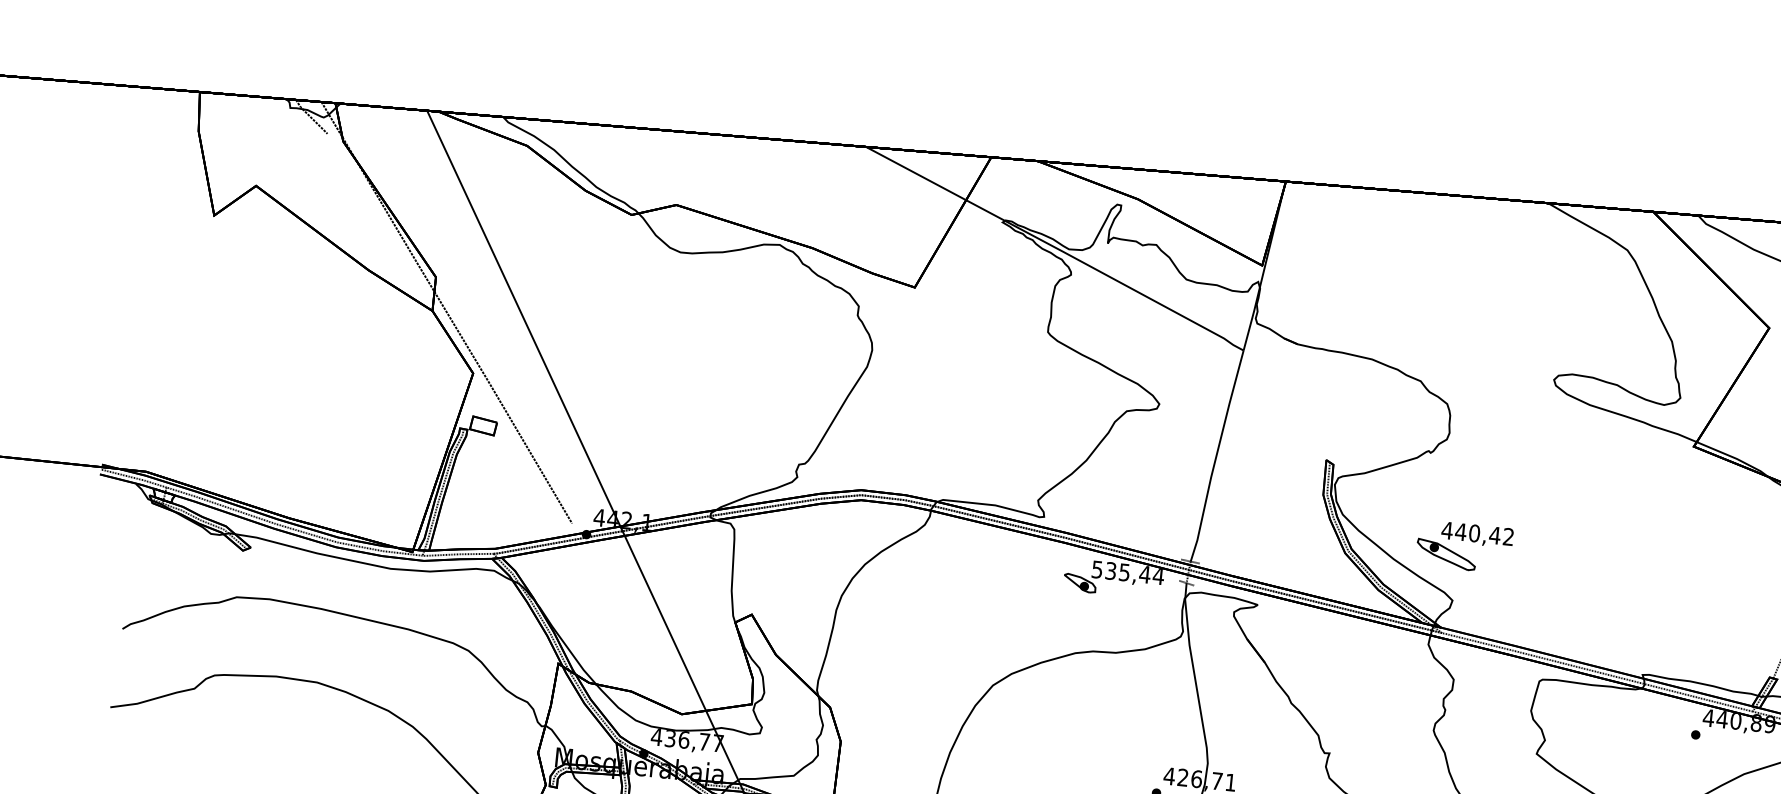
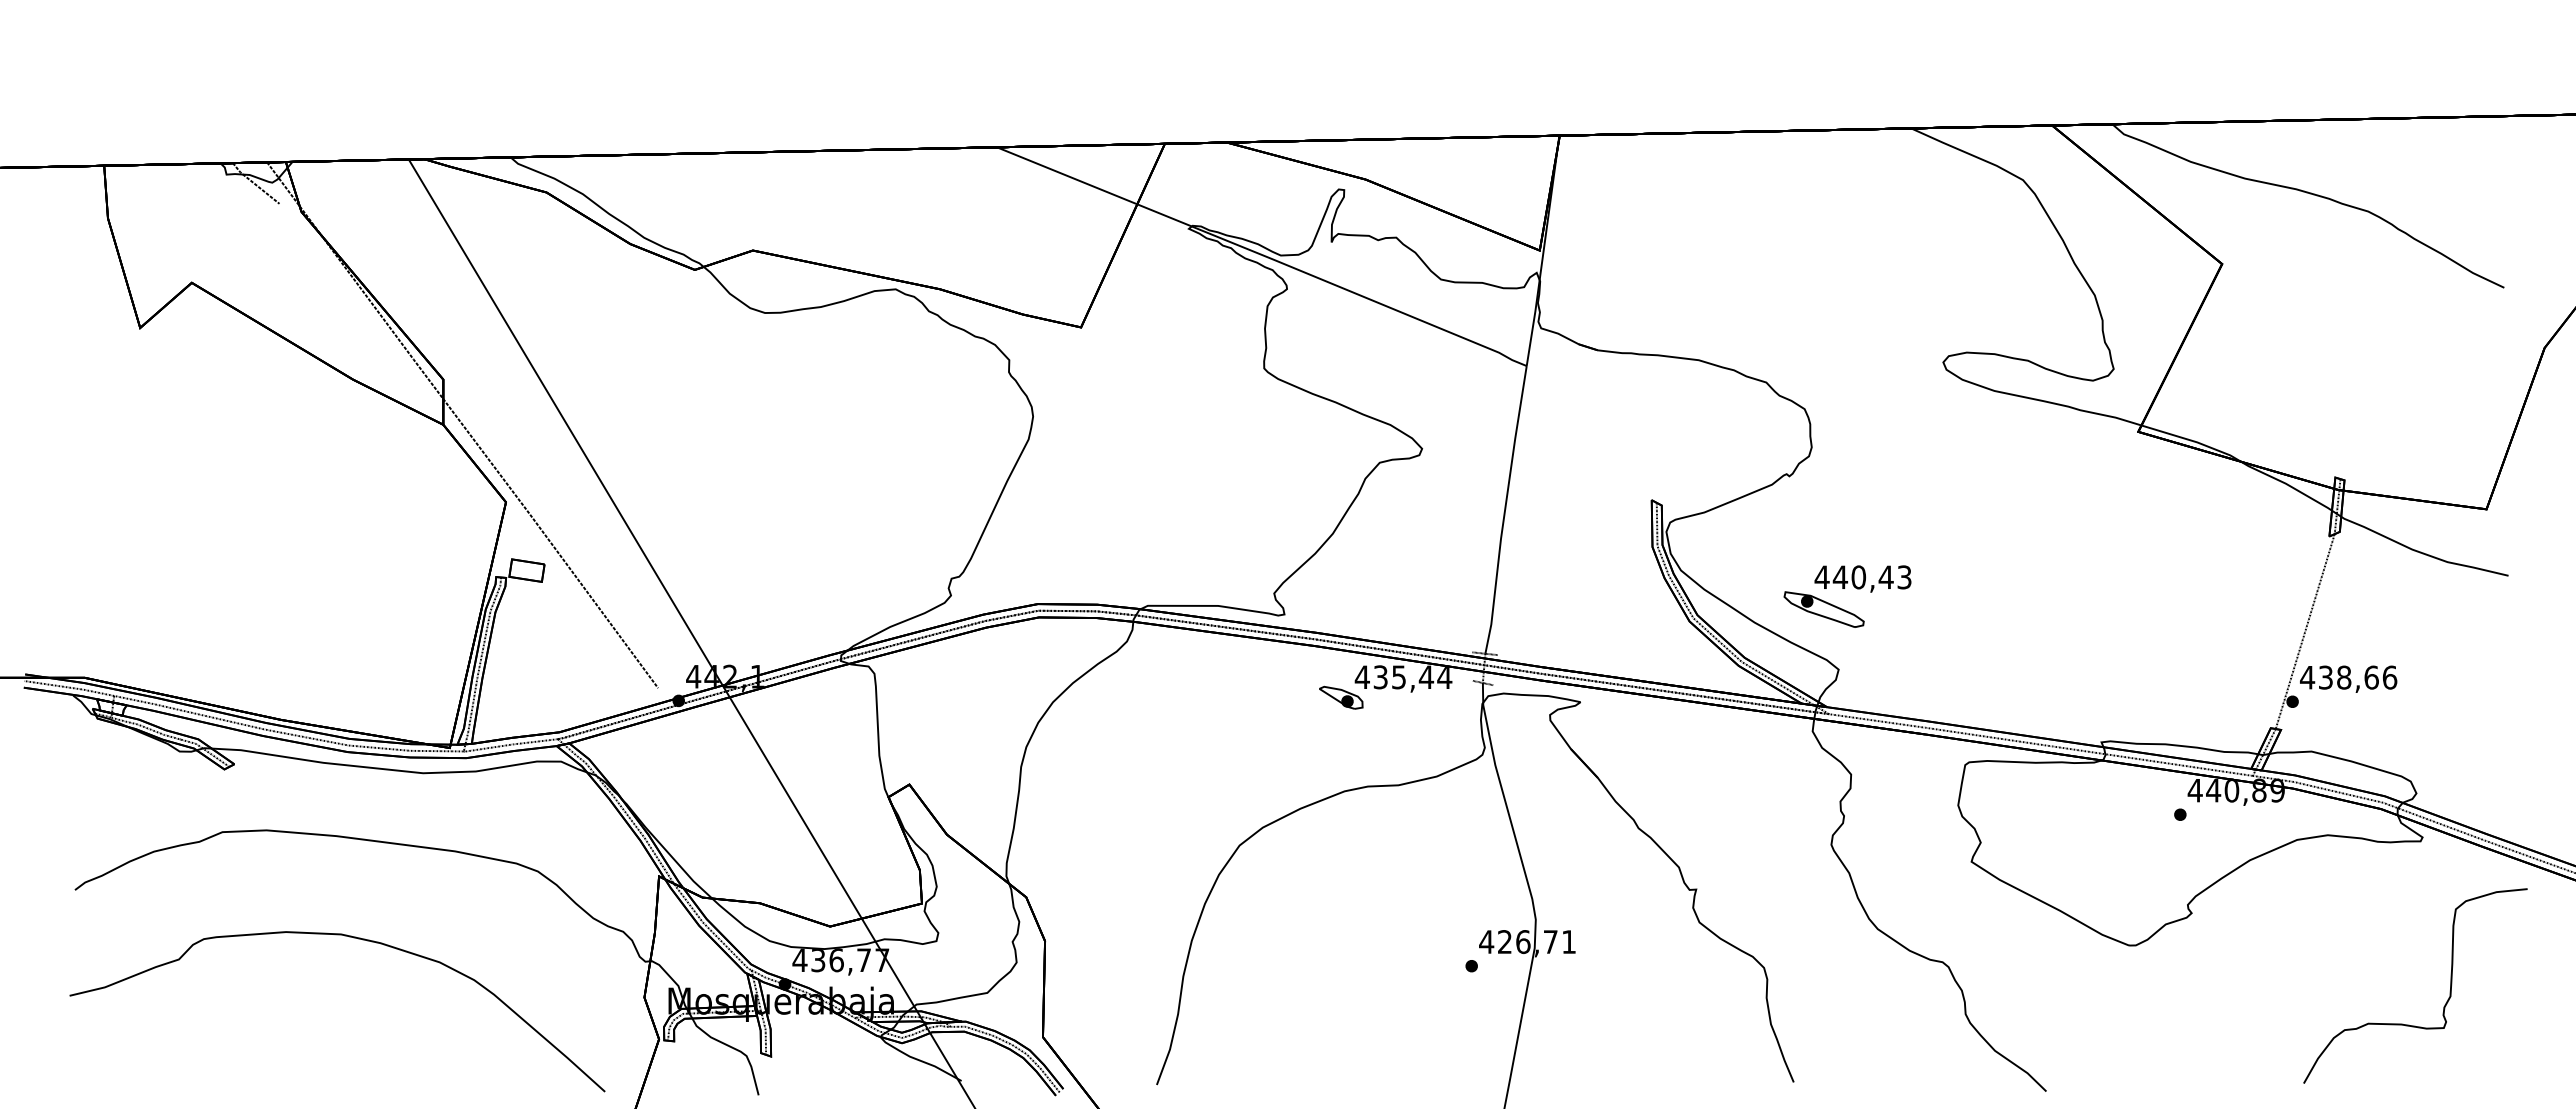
text: (1508, 537) -> (1904, 577), 440,42 -> 440,43
text: (1096, 569) -> (1361, 677), 535,44 -> 435,44

